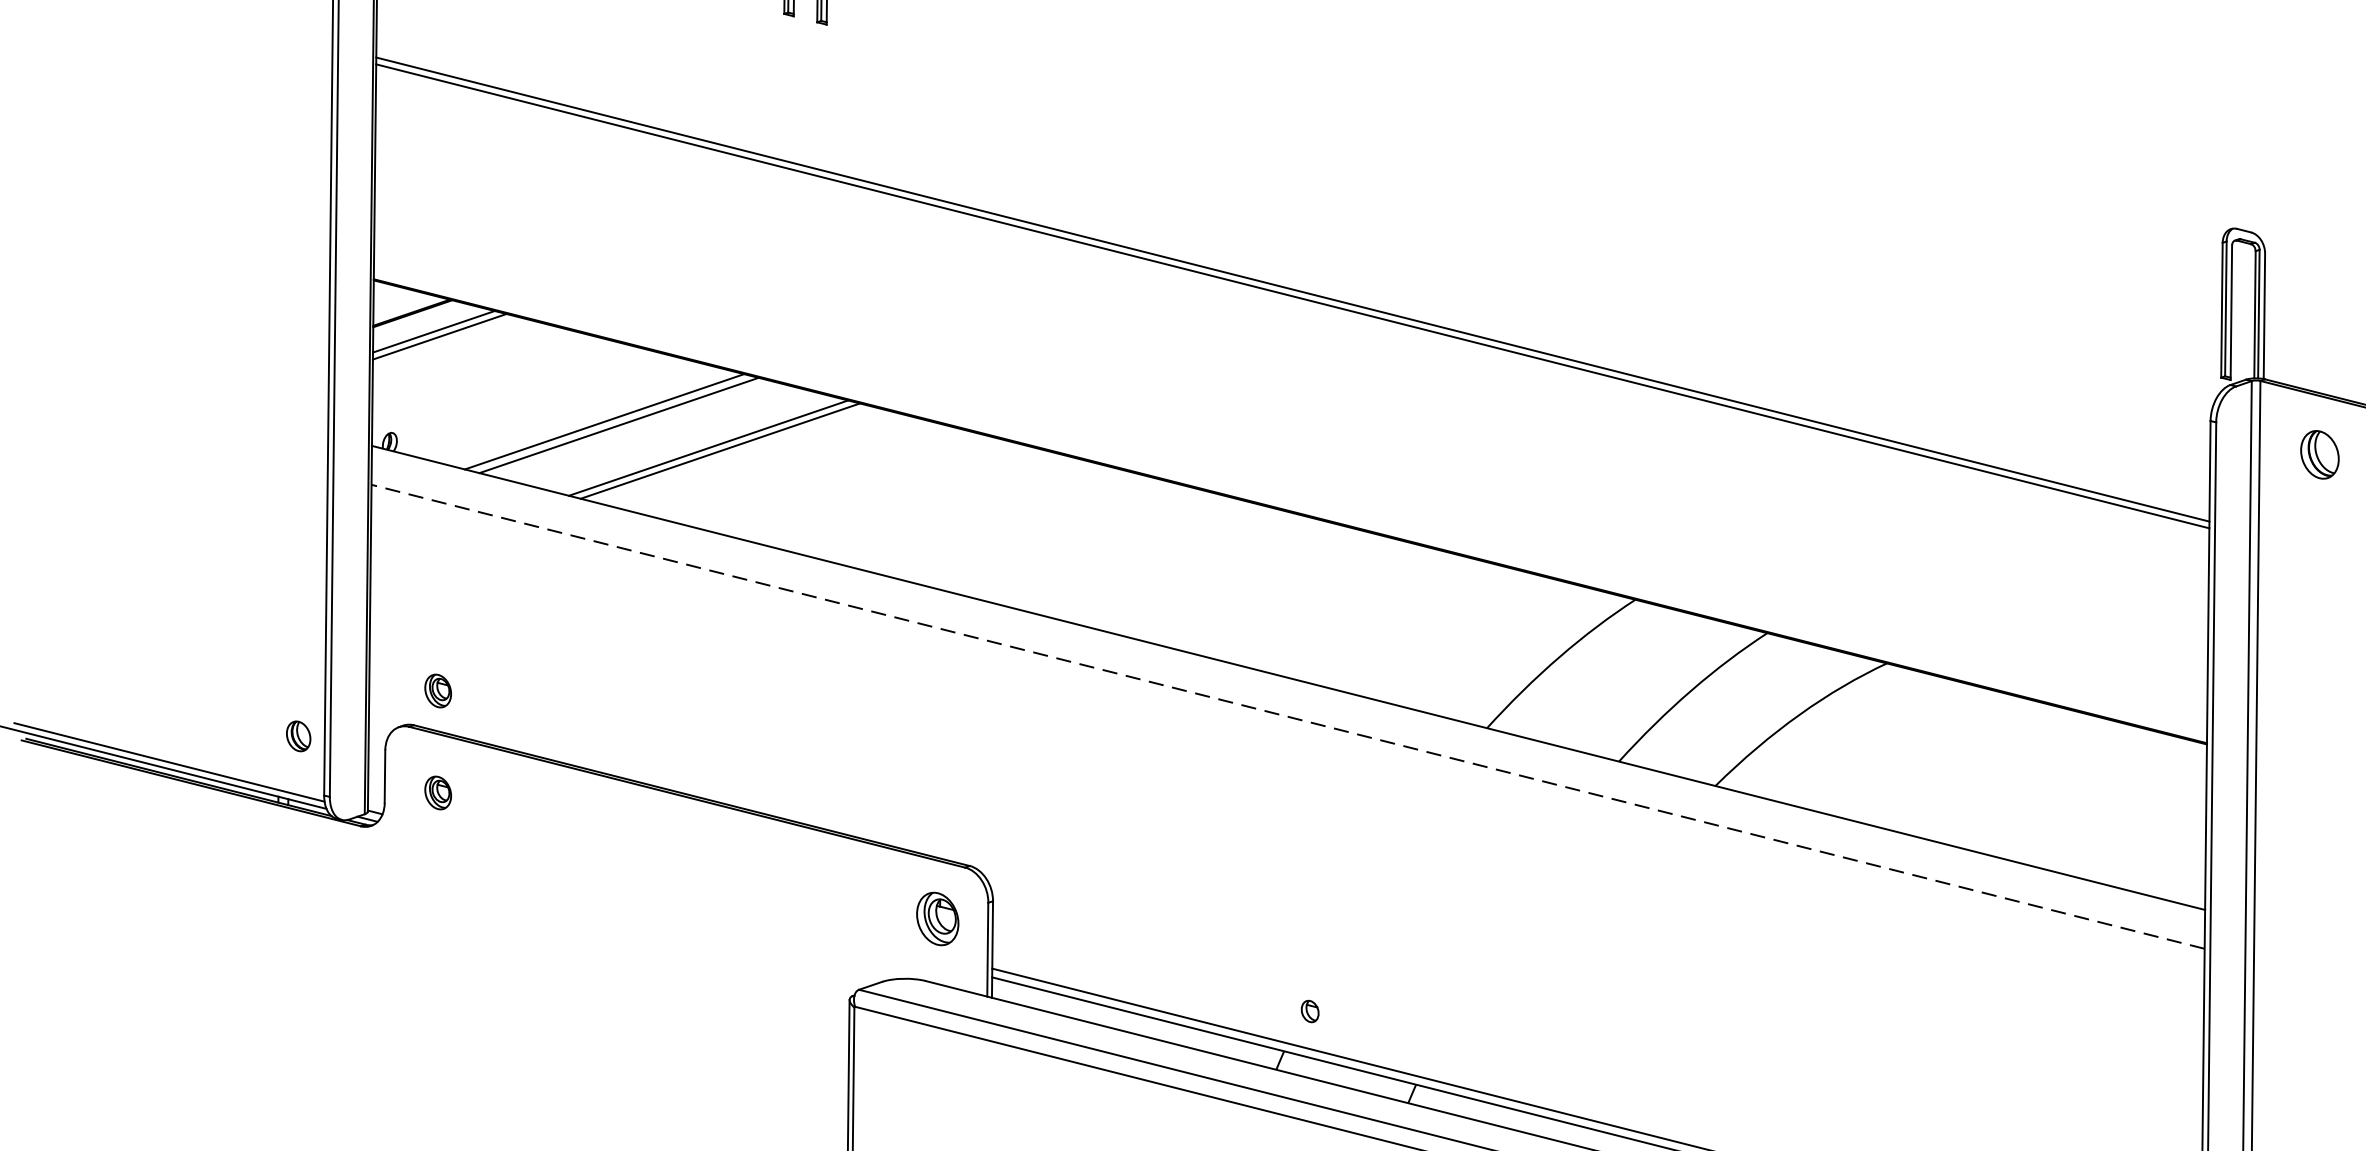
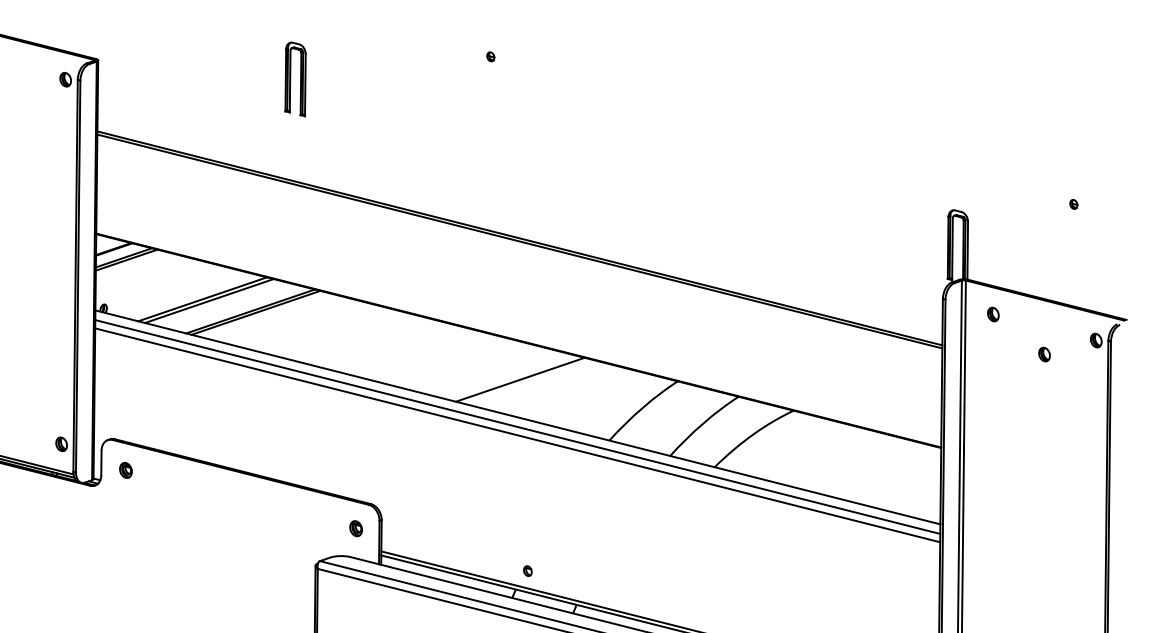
part: (2320, 454) -> (993, 314), size x0.62
line: (1291, 595) -> (519, 379), added
part: (437, 691) -> (125, 423), removed
line: (1287, 697) -> (517, 426), added
line: (1287, 717) -> (517, 435), dashed -> solid
part: (936, 918) -> (355, 528), size x0.62

